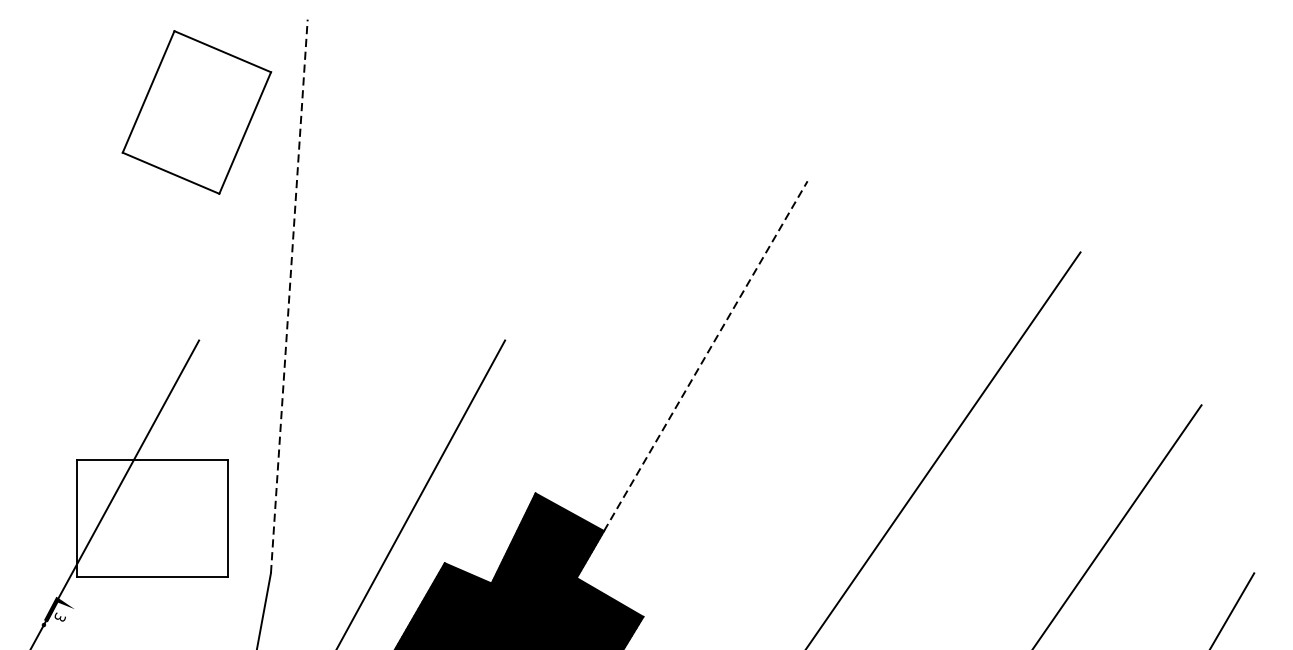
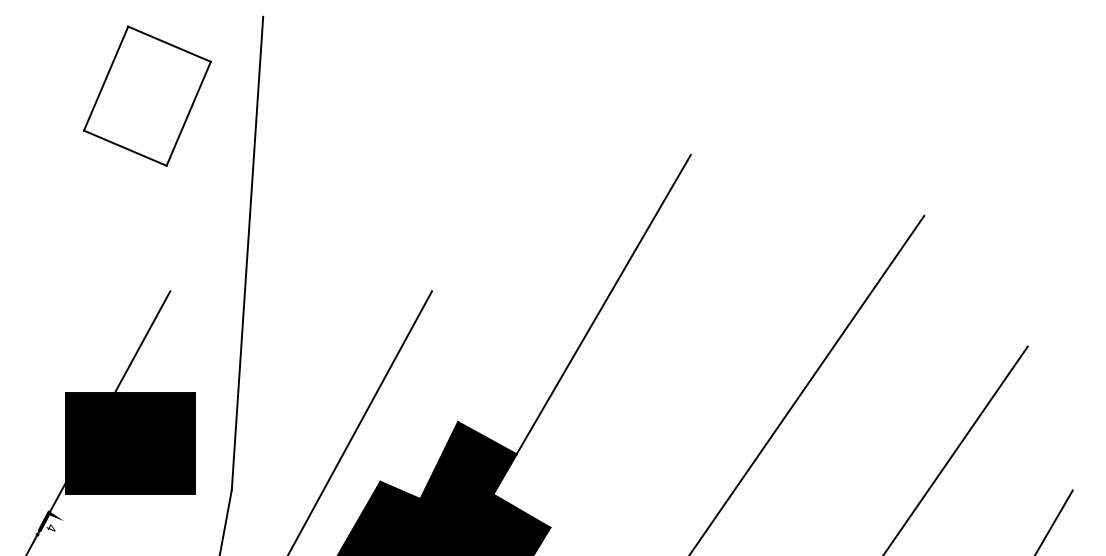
part: (196, 111) -> (147, 95), moved
line: (289, 296) -> (247, 253), dashed -> solid
line: (705, 355) -> (603, 304), dashed -> solid
hatch: (152, 518) -> (130, 443), added
text: (60, 616) -> (51, 527), 3 -> 4

